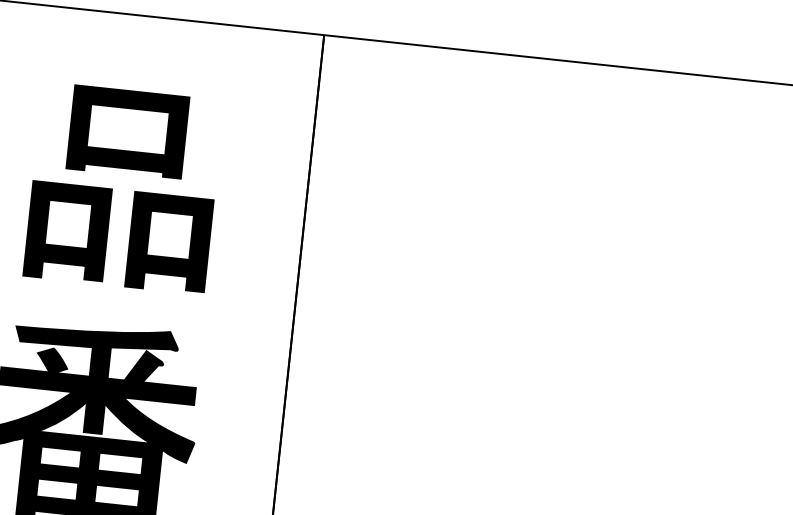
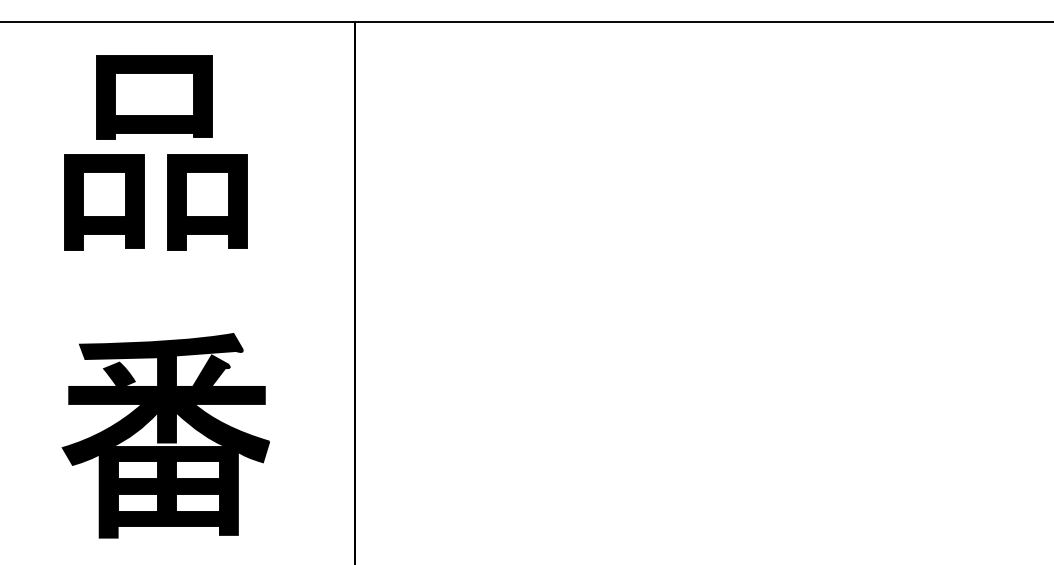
part: (112, 188) -> (144, 154), moved

